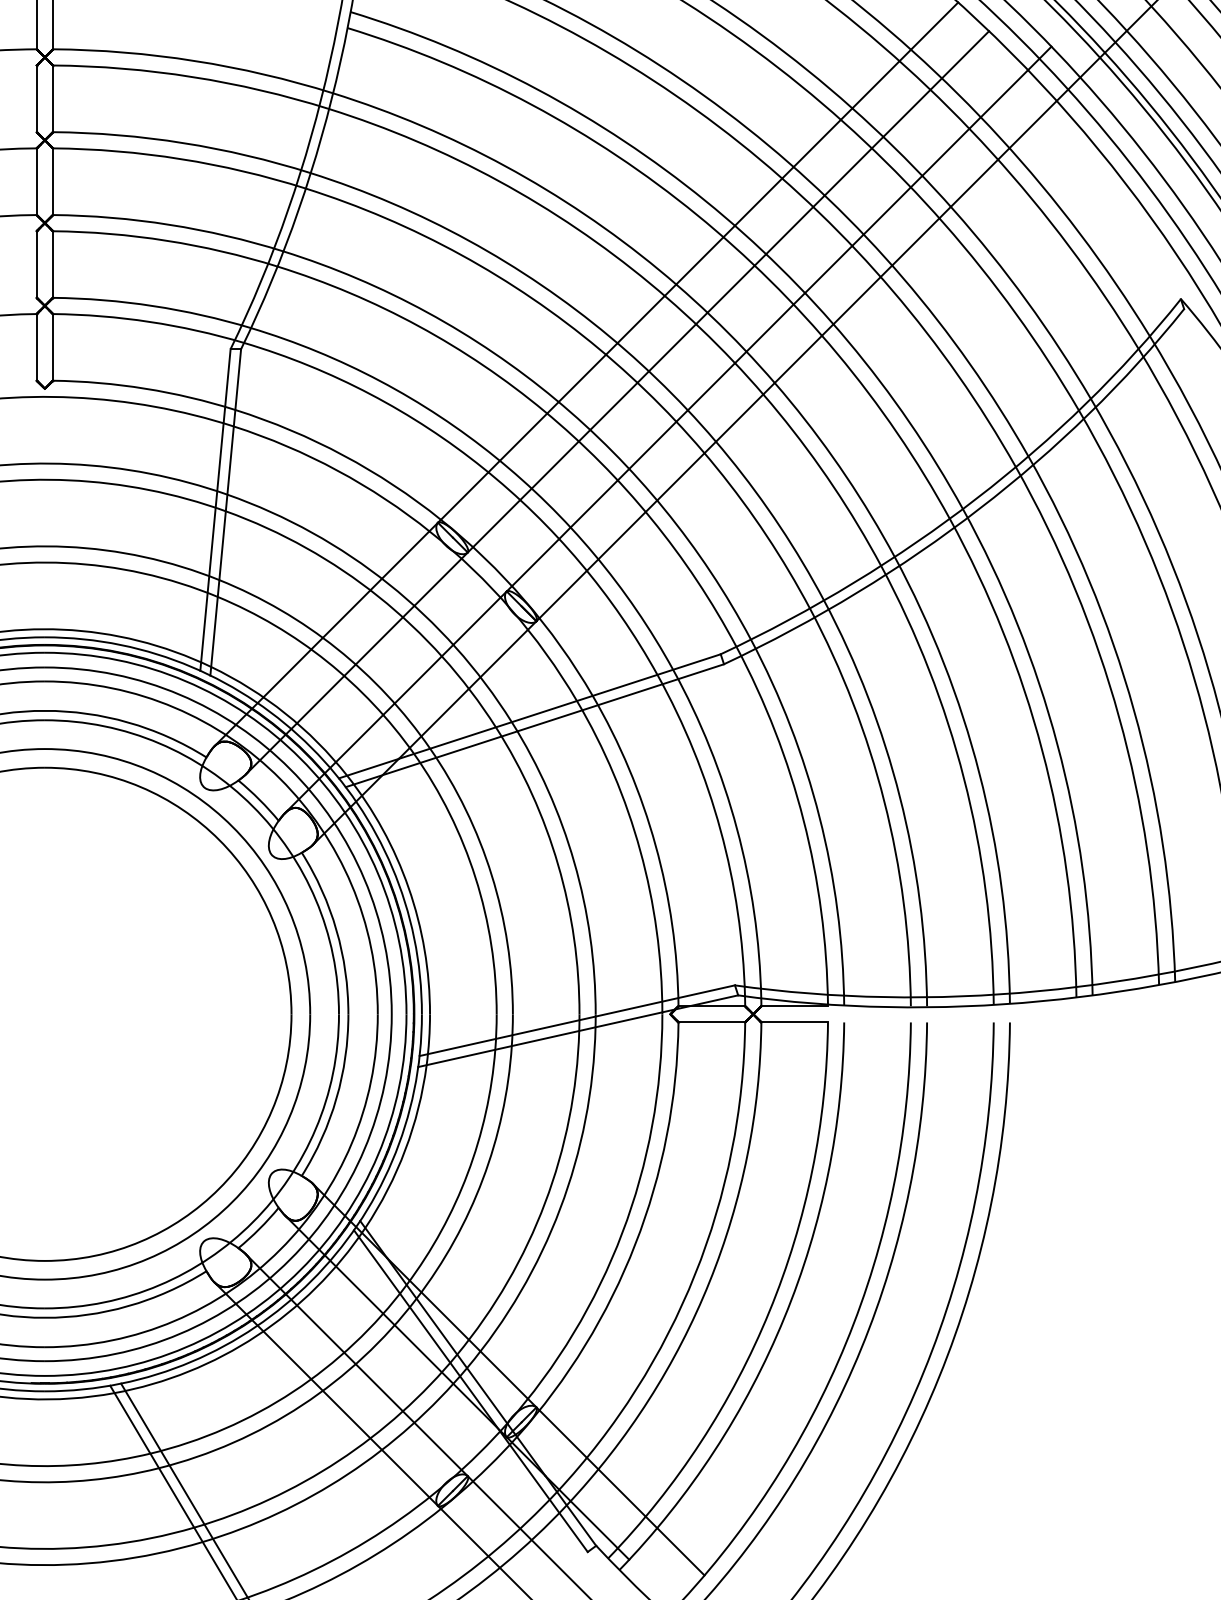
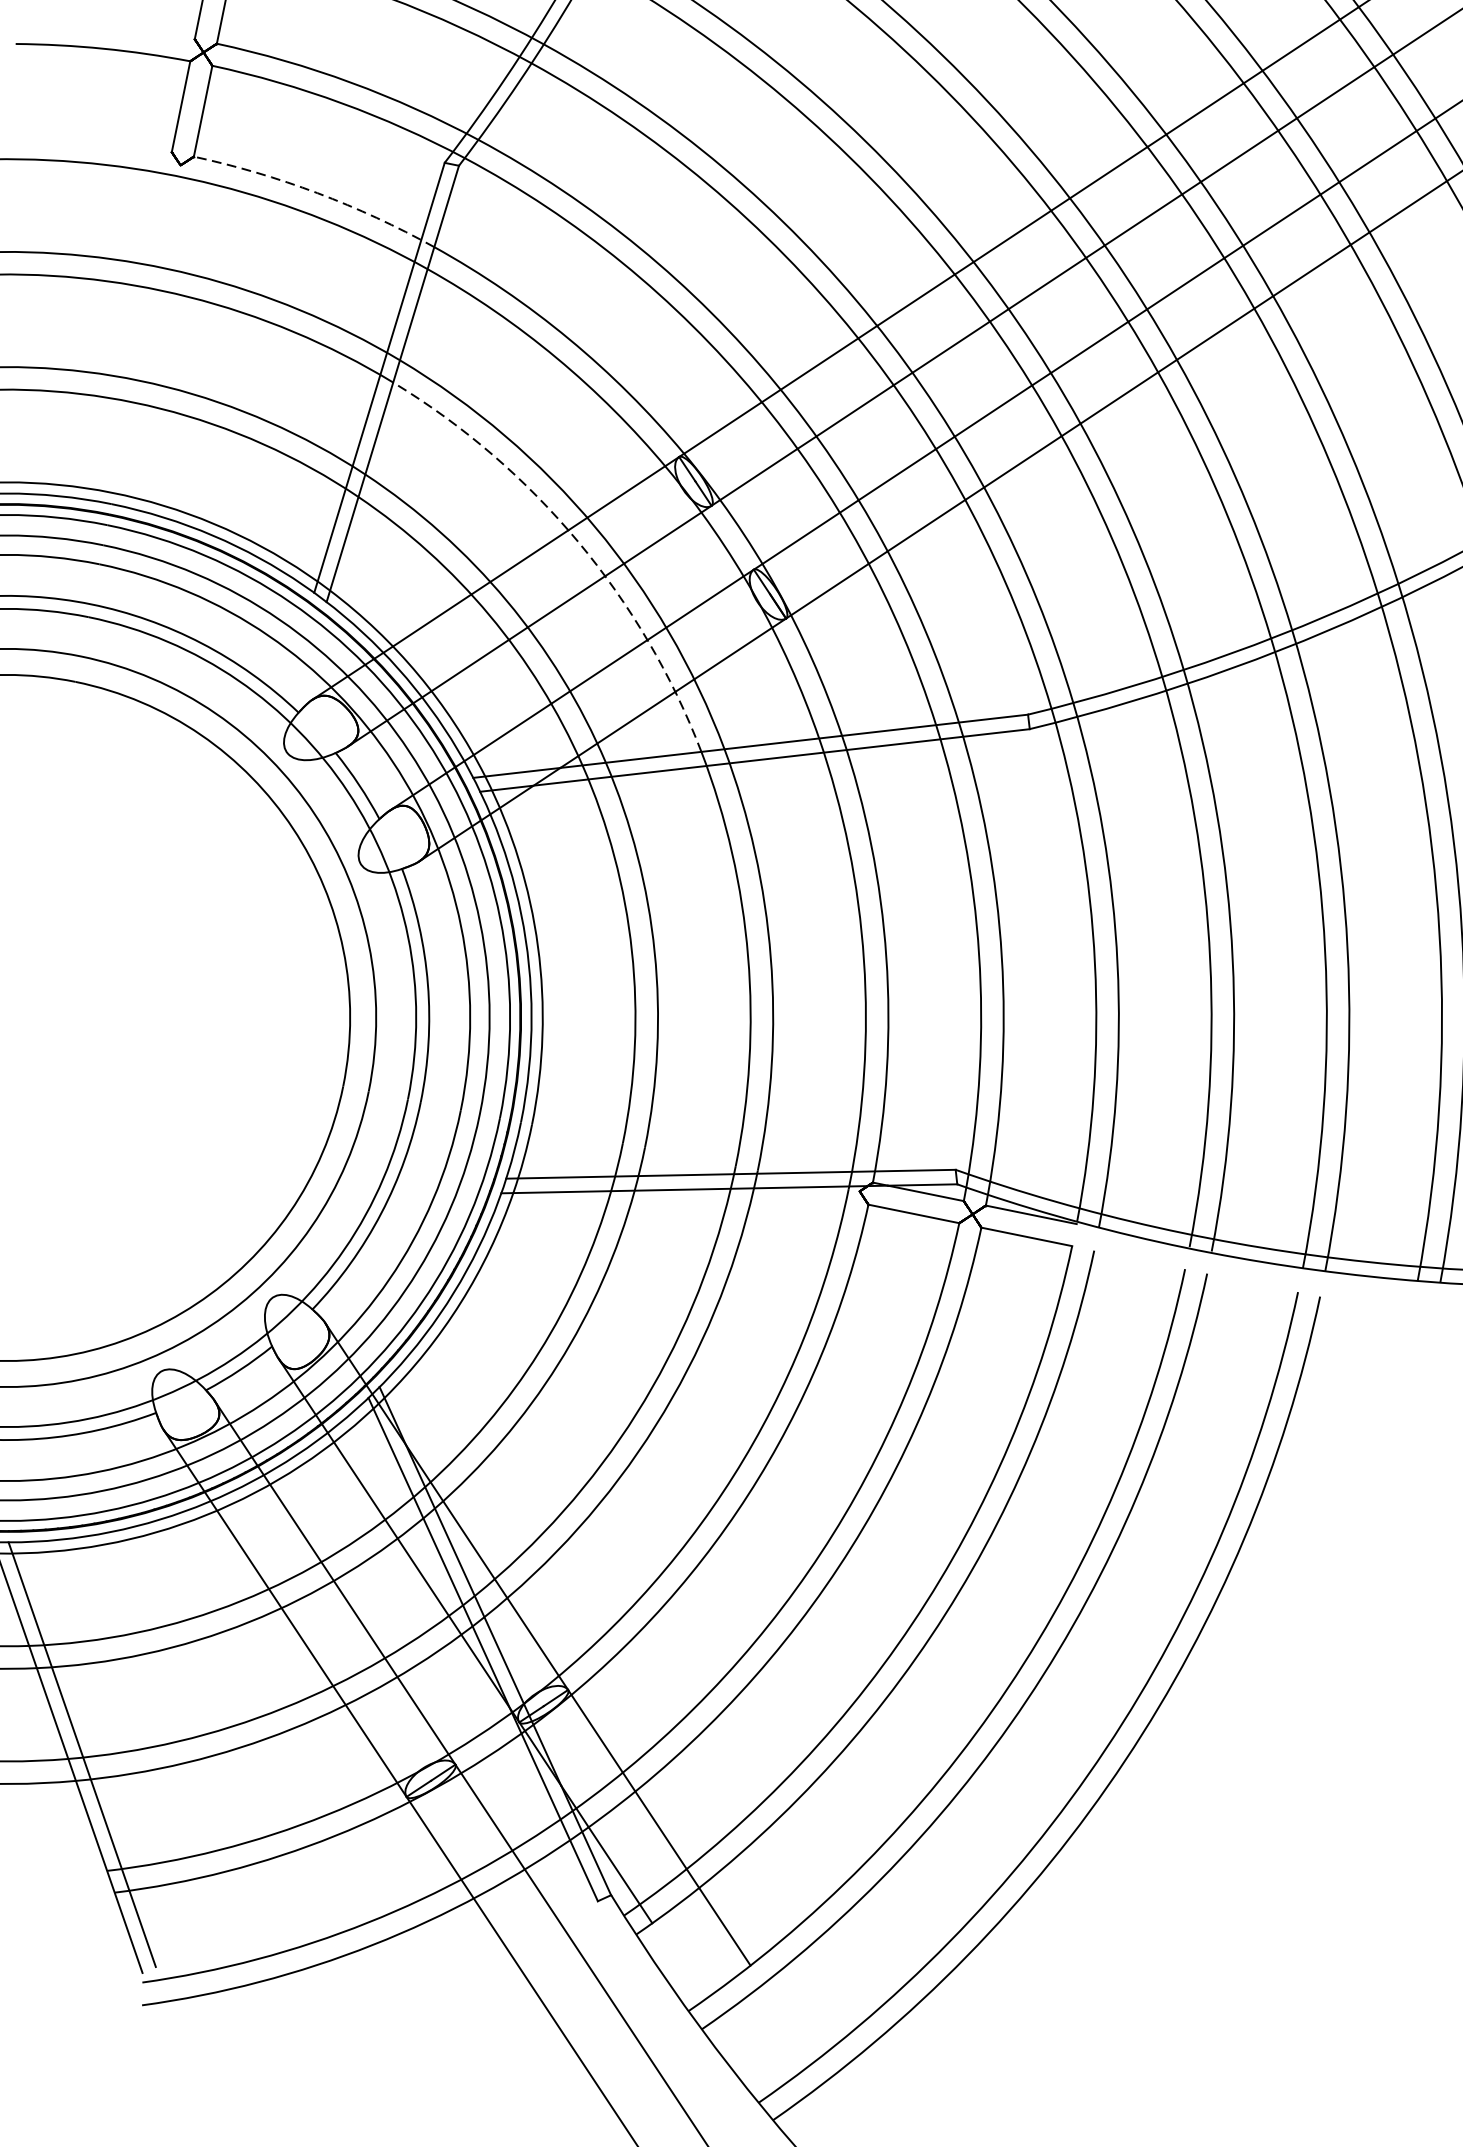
arc: (145, 388) -> (317, 192), solid -> dashed
arc: (378, 596) -> (577, 540), solid -> dashed

